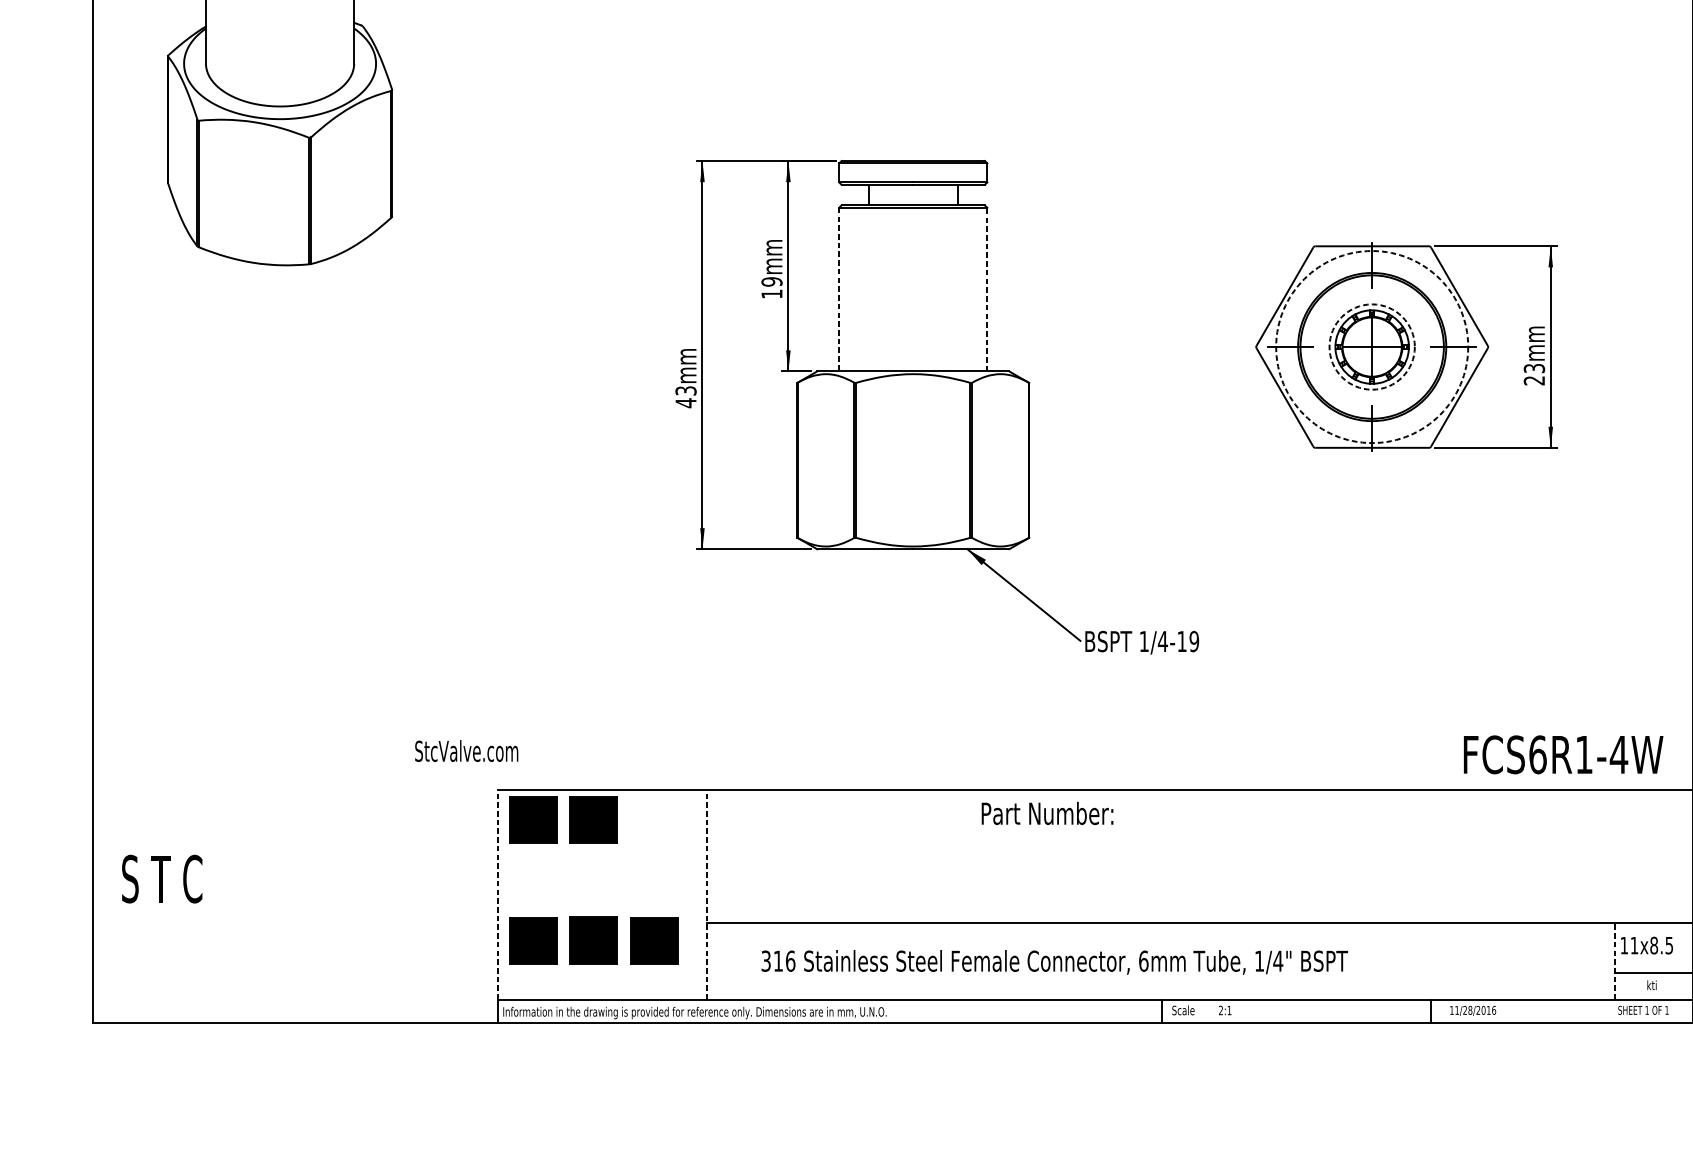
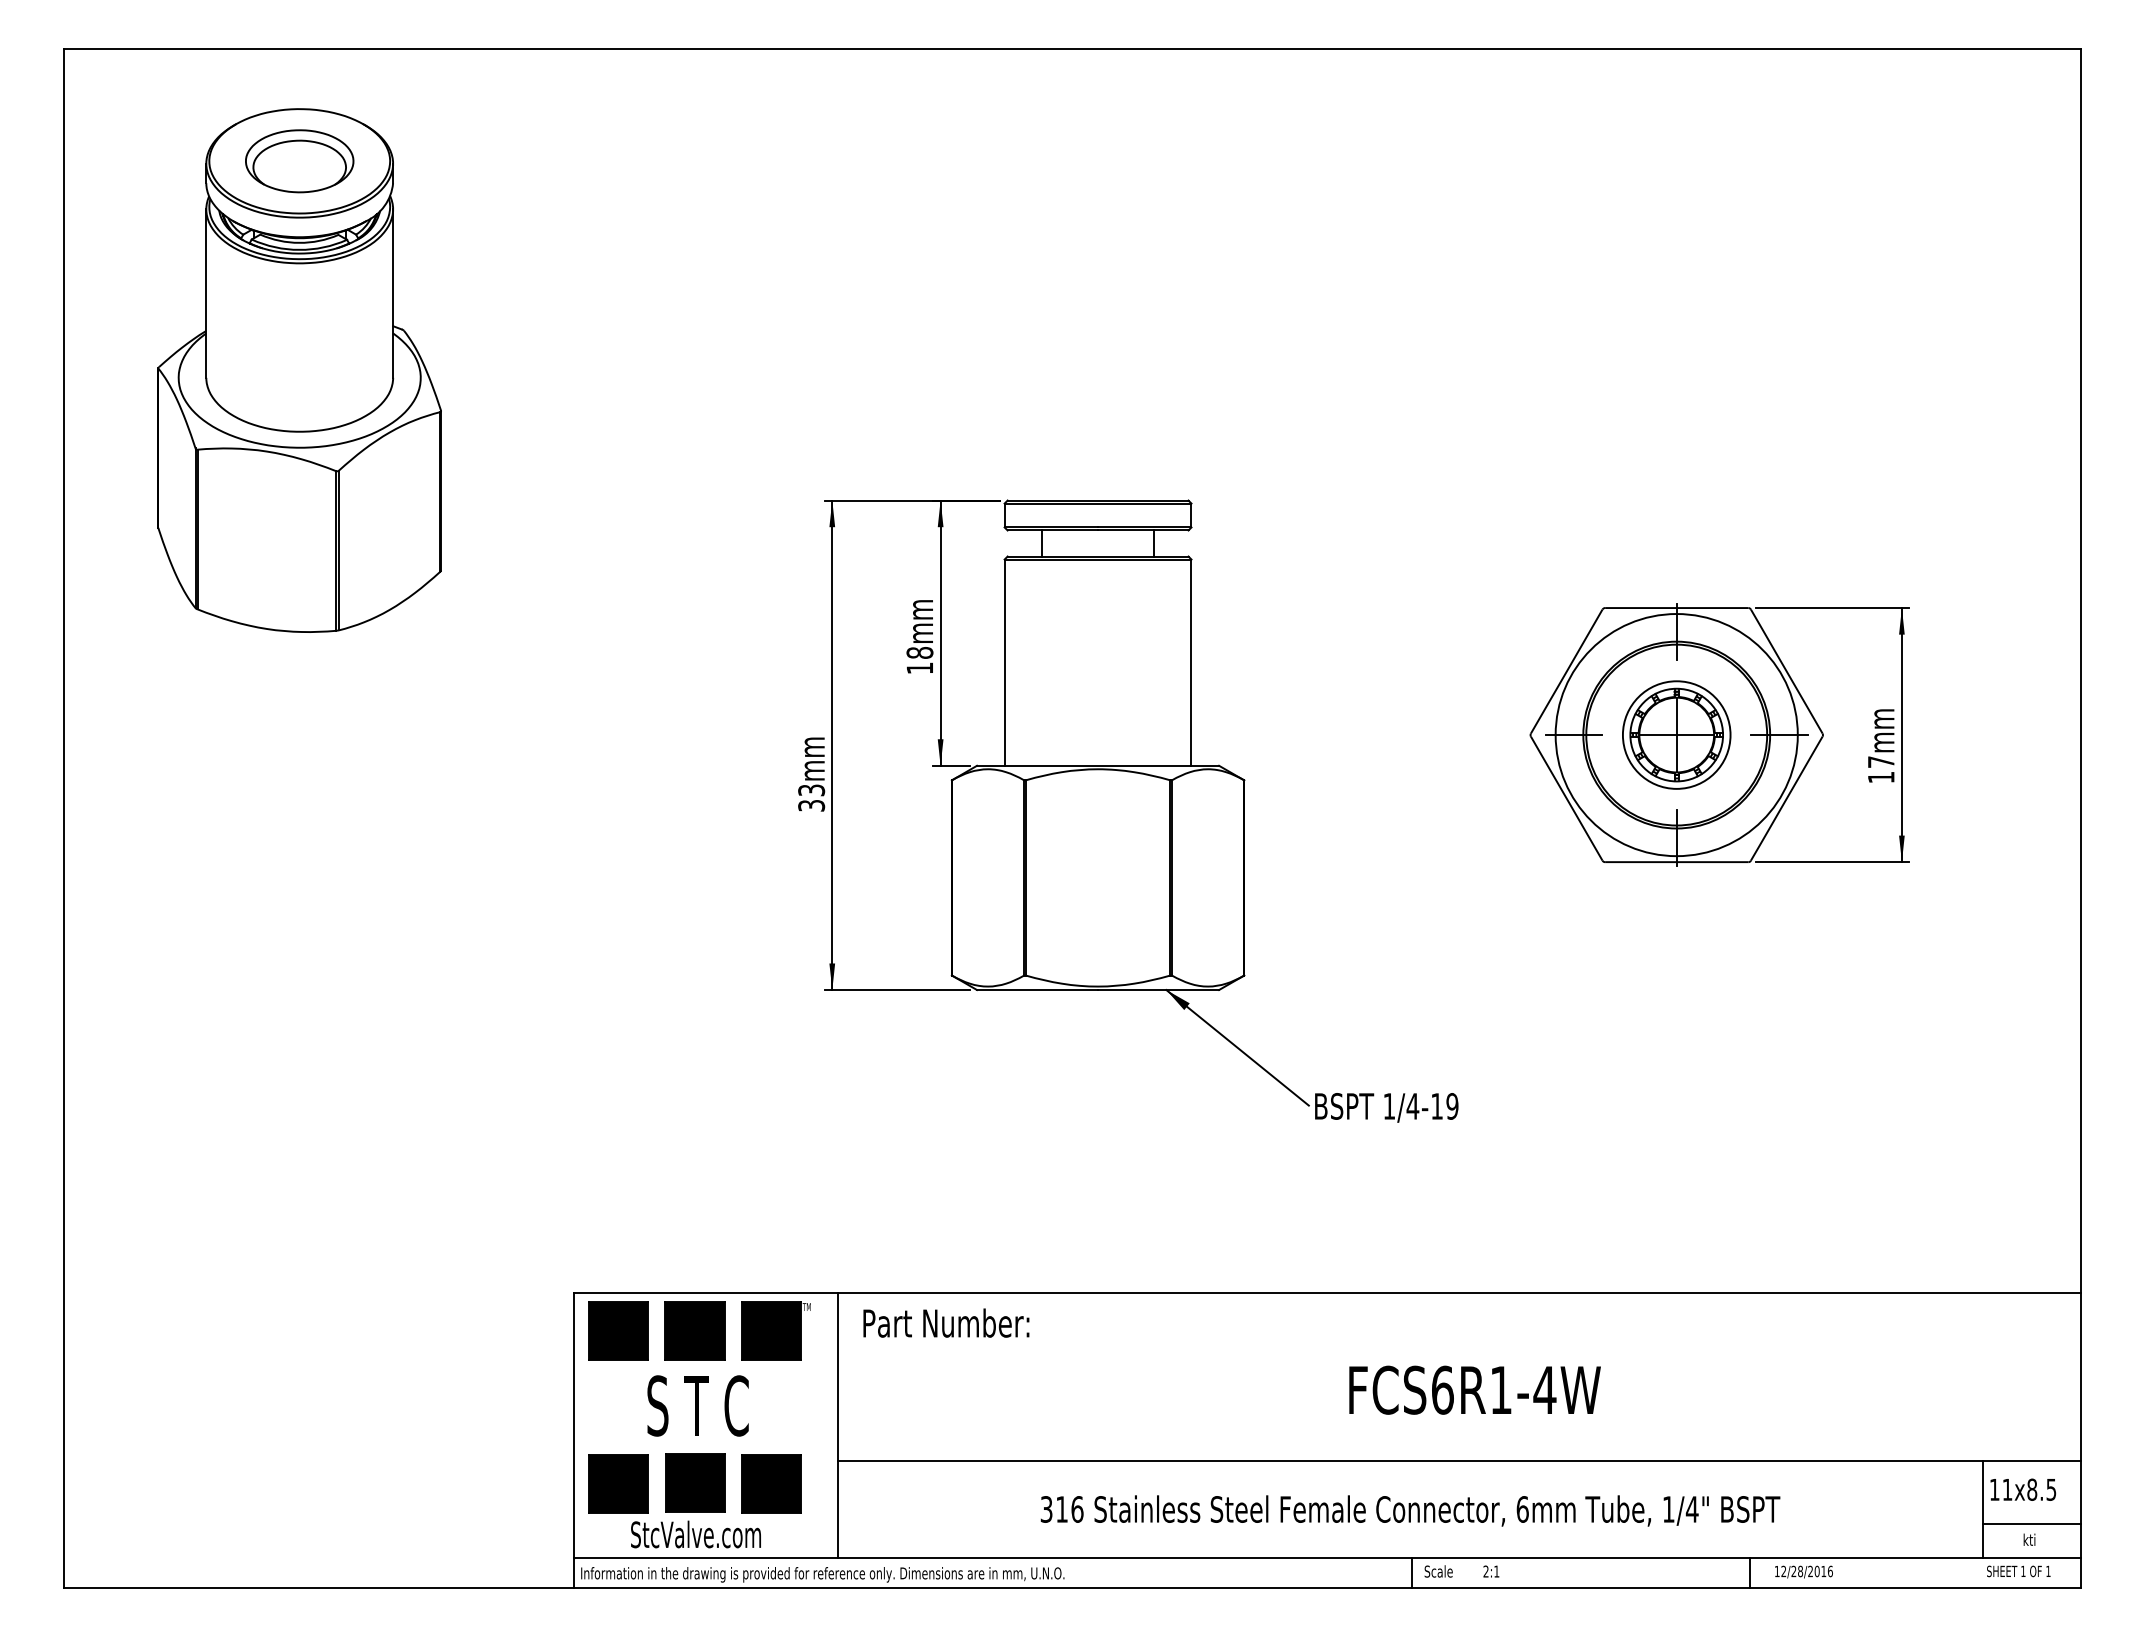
text: (771, 282) -> (919, 653), 19mm -> 18mm
line: (987, 289) -> (1191, 662), dashed -> solid
line: (839, 290) -> (1004, 663), dashed -> solid
circle: (1372, 346) -> (1676, 734), dashed -> solid
circle: (1372, 347) -> (1676, 735), dashed -> solid
text: (1533, 374) -> (1880, 769), 23mm -> 17mm
text: (685, 402) -> (811, 805), 43mm -> 33mm
text: (466, 751) -> (695, 1534), moved
text: (1563, 754) -> (1474, 1389), moved
text: (1047, 812) -> (946, 1322), moved
part: (657, 819) -> (775, 1330), added
text: (161, 878) -> (697, 1405), moved
line: (497, 894) -> (573, 1425), dashed -> solid
line: (707, 894) -> (838, 1425), dashed -> solid
line: (1615, 961) -> (1983, 1509), dashed -> solid
text: (1054, 962) -> (1410, 1510), moved
text: (1456, 1009) -> (1783, 1570), 11/28/2016 -> 12/28/2016

